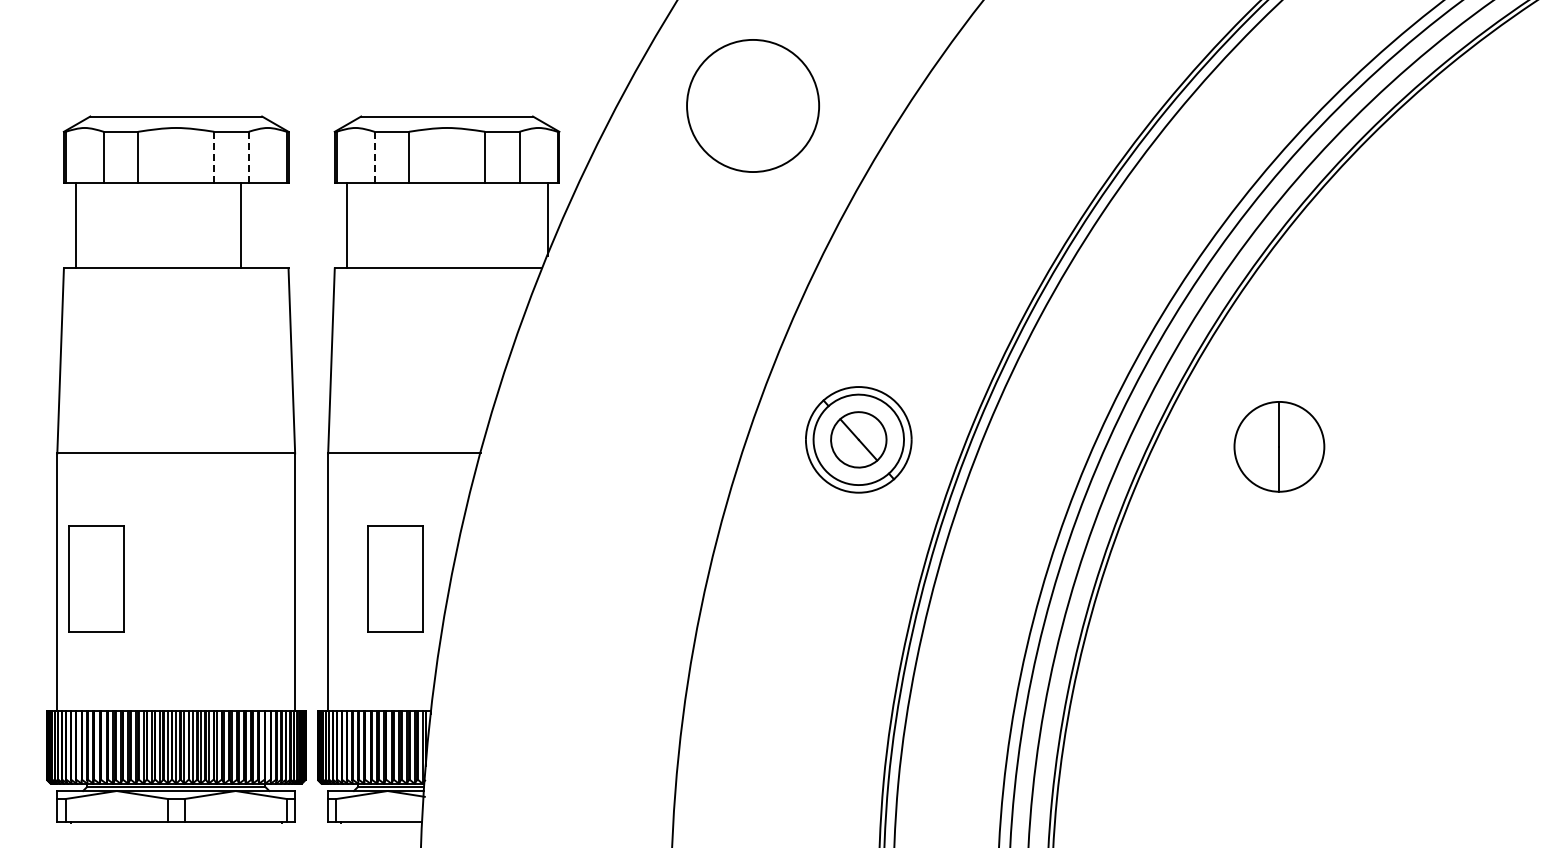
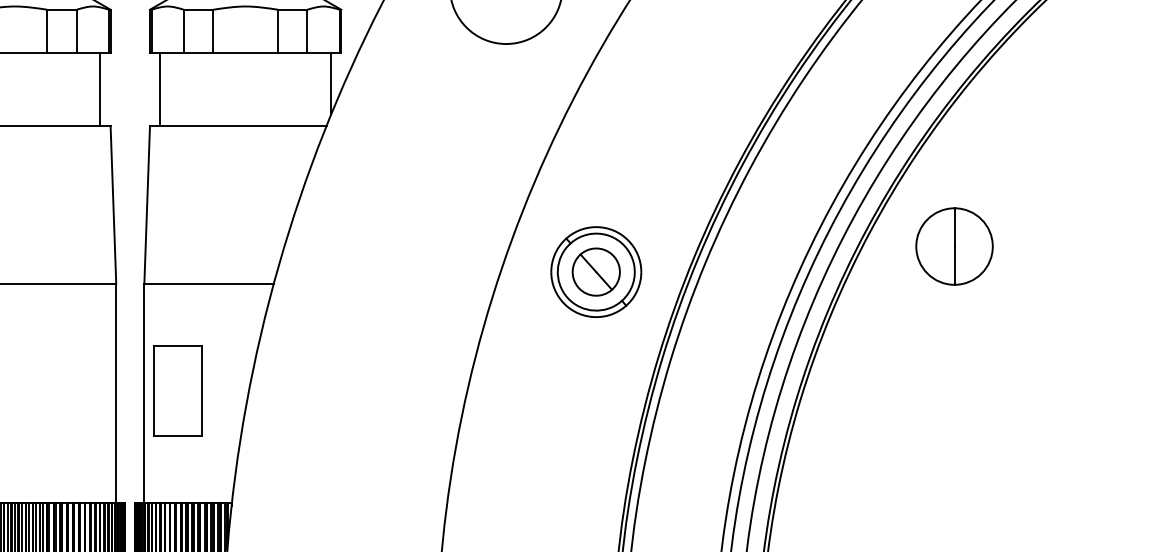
line: (214, 156) -> (47, 30), dashed -> solid
line: (248, 156) -> (76, 30), dashed -> solid
line: (374, 156) -> (183, 30), dashed -> solid
line: (240, 225) -> (100, 89), moved
part: (1279, 446) -> (954, 246), moved
part: (395, 578) -> (177, 390), moved

